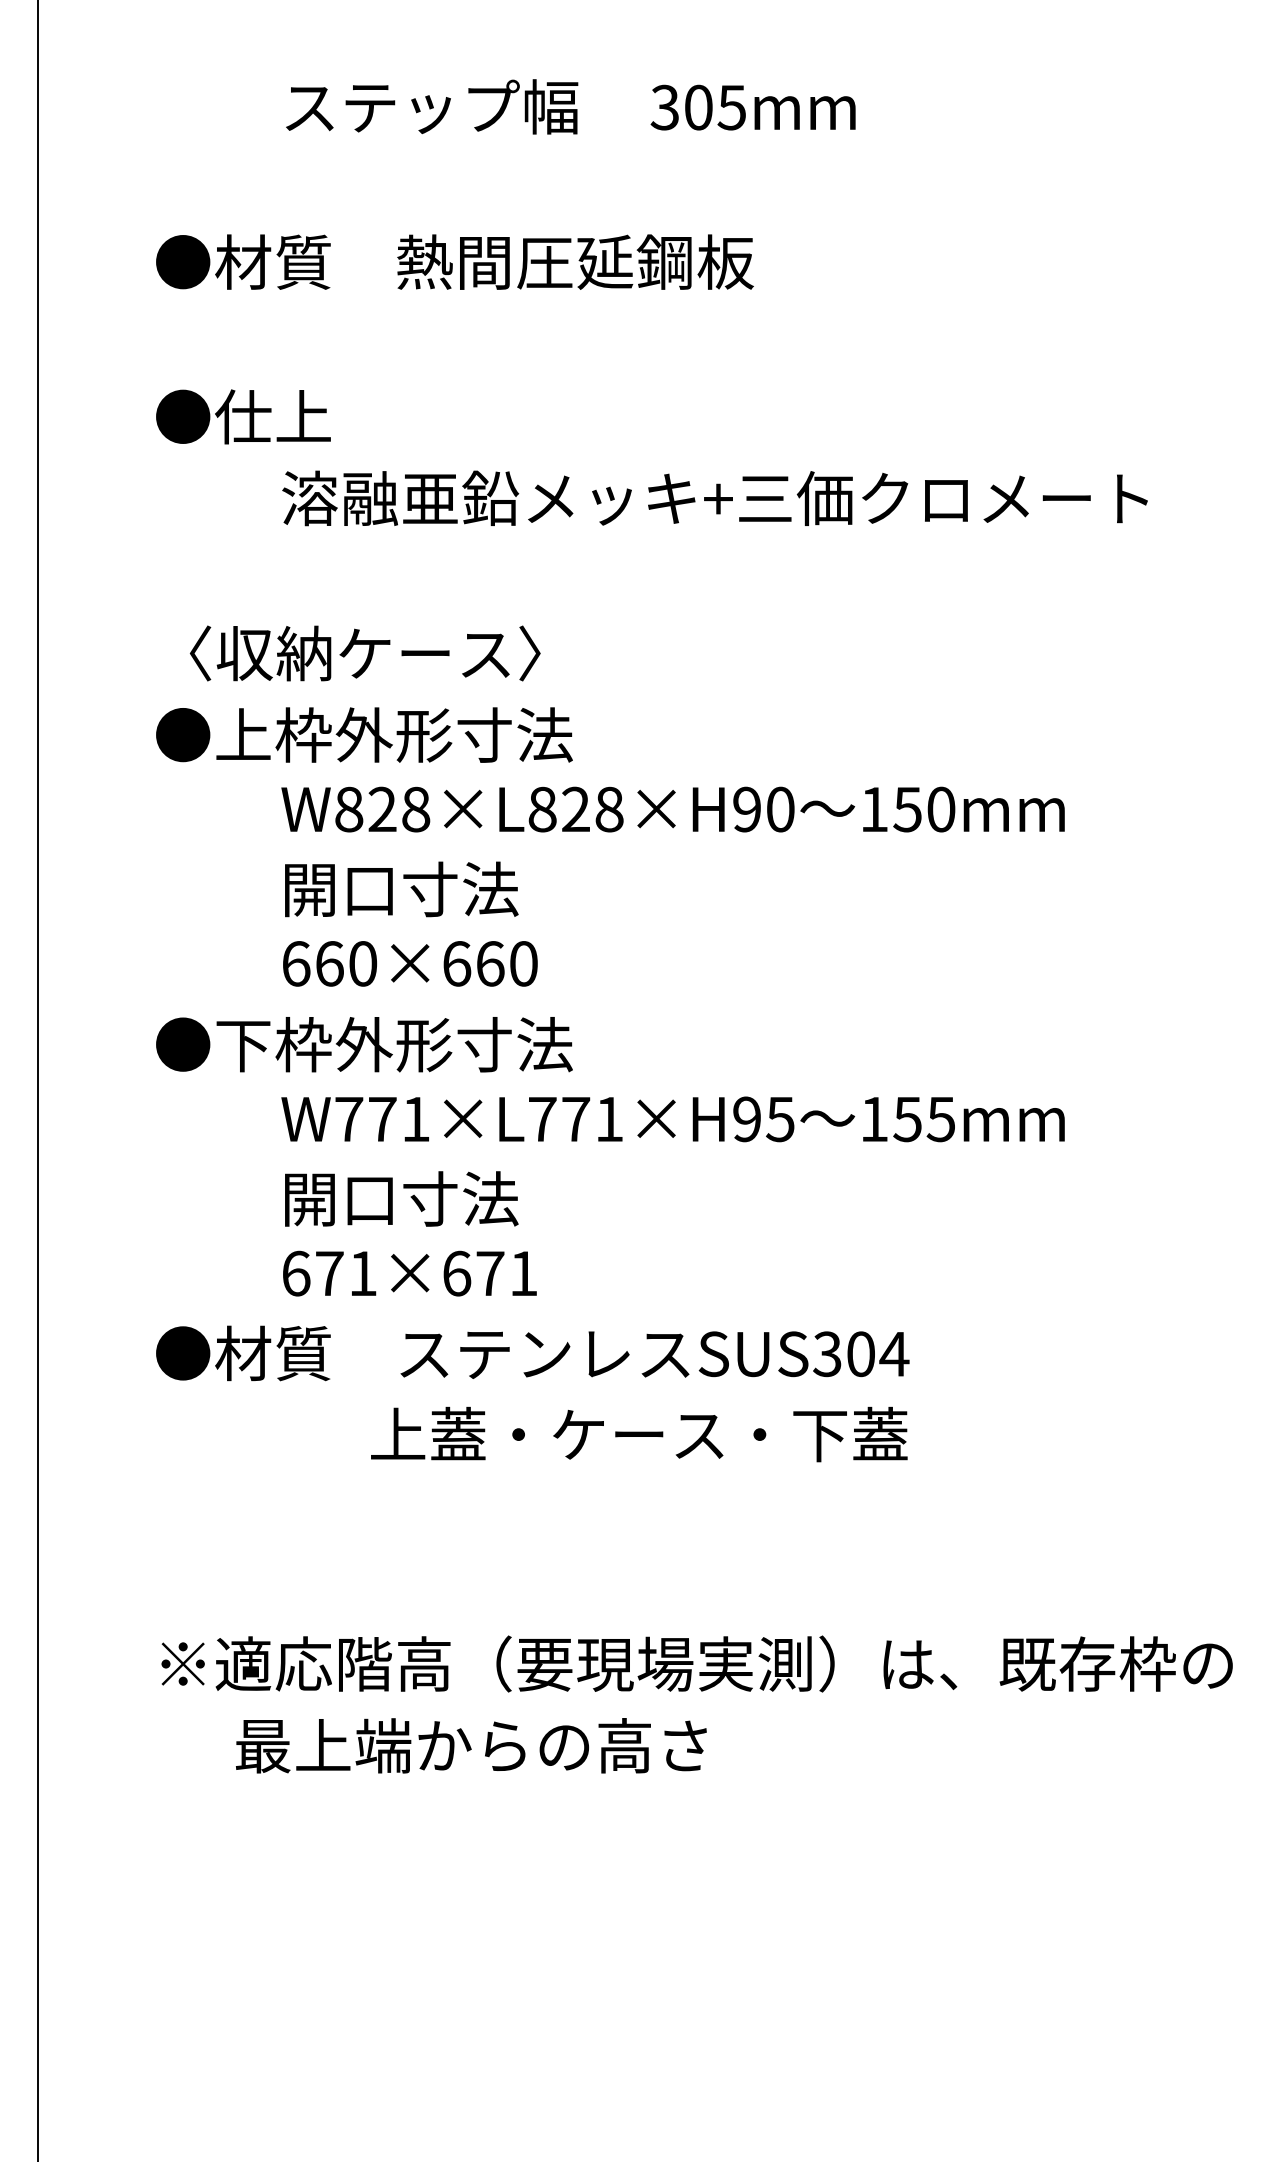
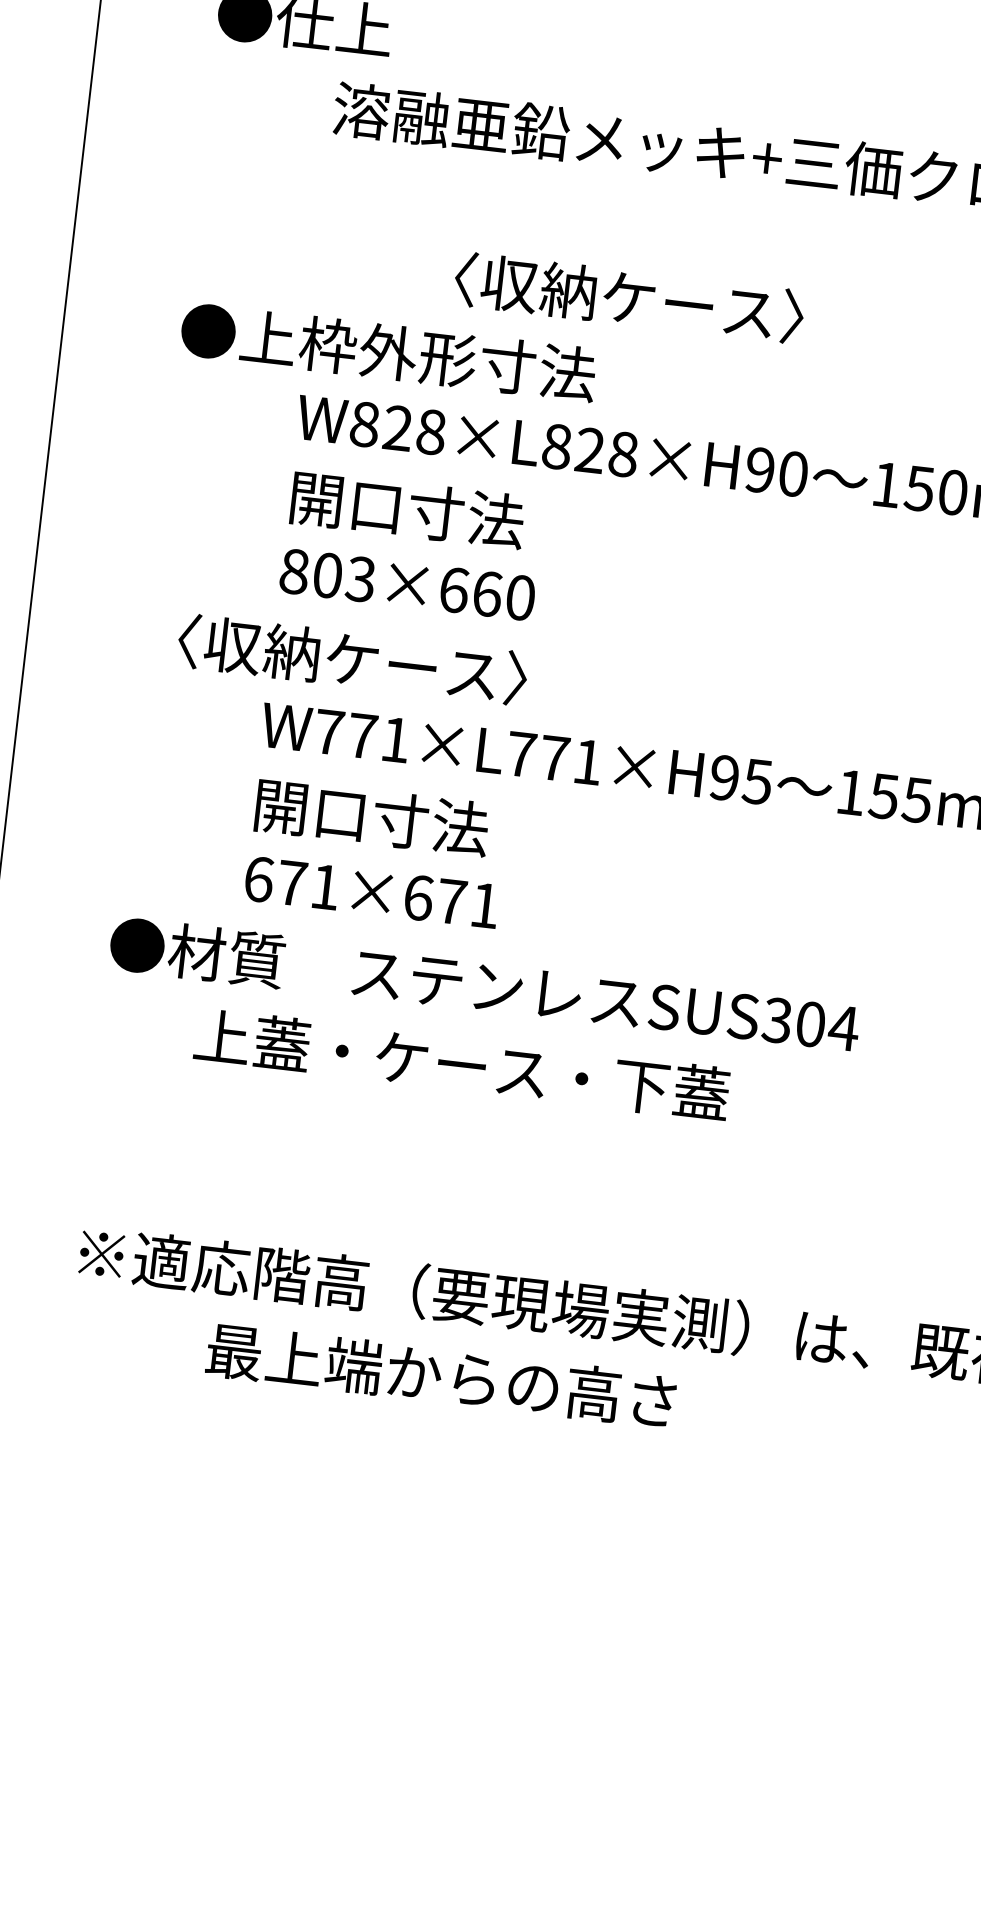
text: (364, 653) -> (628, 297), moved
text: (329, 963) -> (327, 575), 660×660 -> 803×660
text: (364, 1044) -> (353, 659), ●下枠外形寸法 -> 〈収納ケース〉
text: (639, 1434) -> (462, 1064), moved
text: (471, 1745) -> (441, 1375), moved

